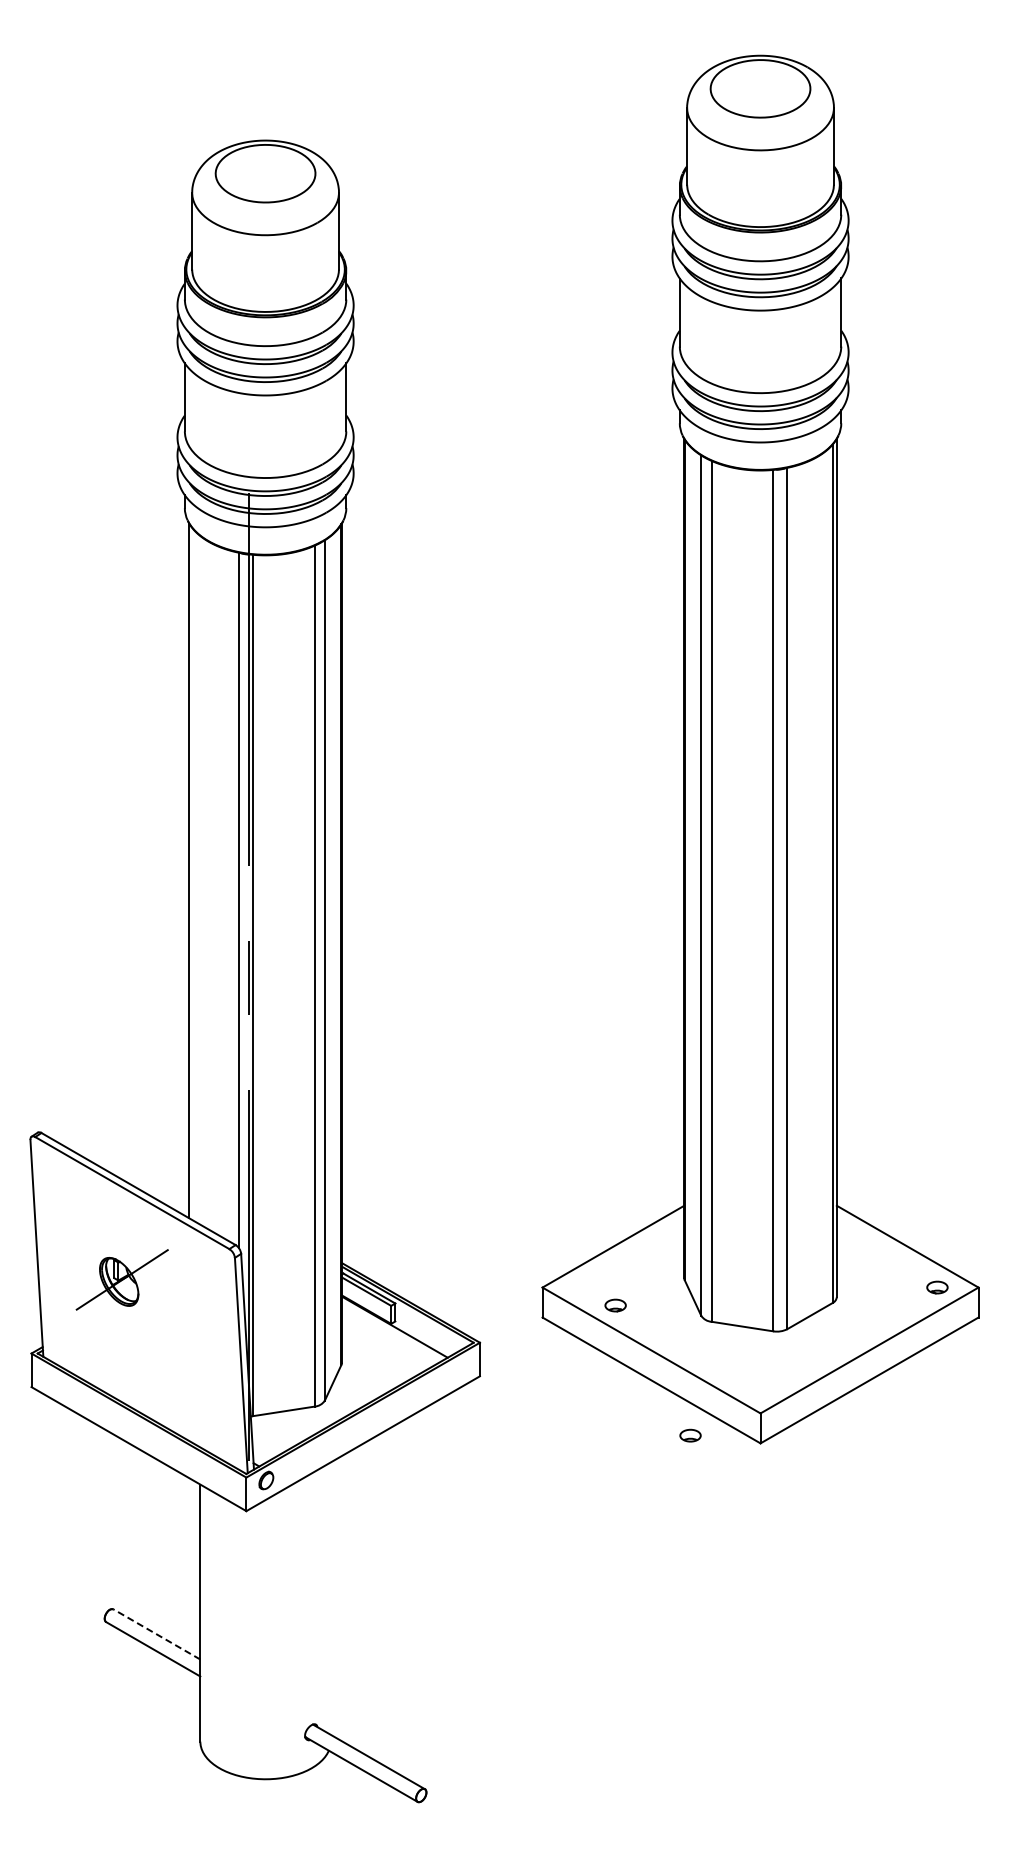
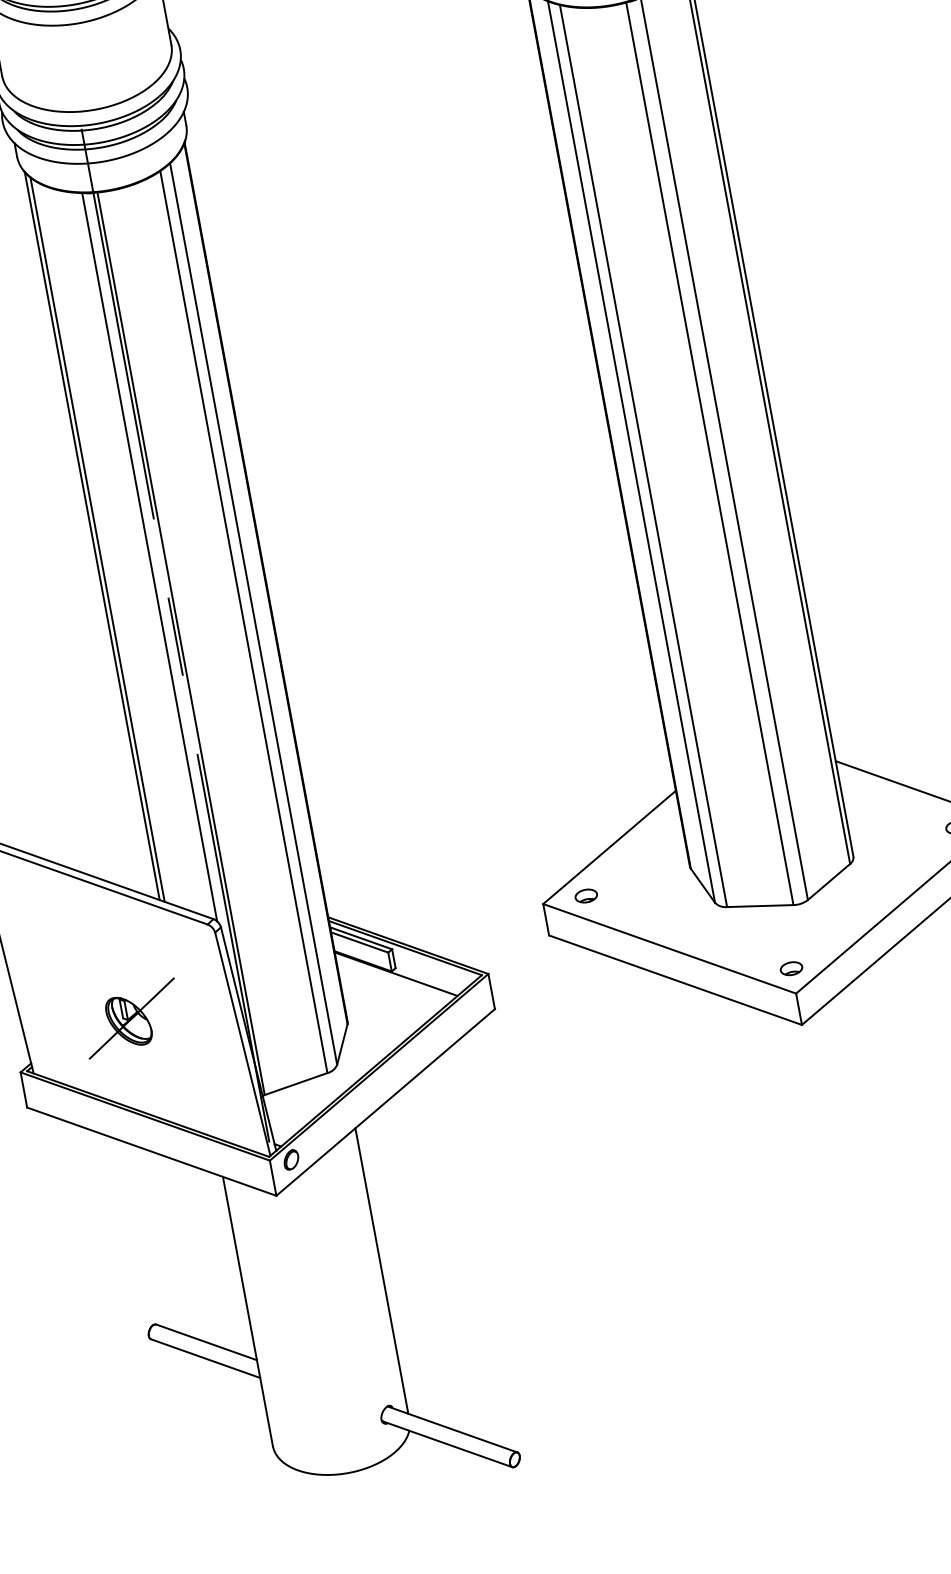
line: (193, 874) -> (97, 539), added
part: (121, 1279) -> (130, 1018), moved
part: (615, 1305) -> (586, 896), moved
part: (690, 1435) -> (791, 968), moved
line: (330, 1598) -> (381, 1270), added
line: (156, 1634) -> (206, 1342), dashed -> solid

